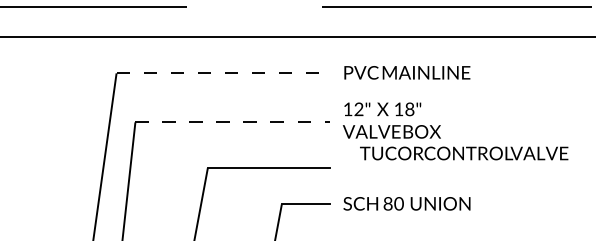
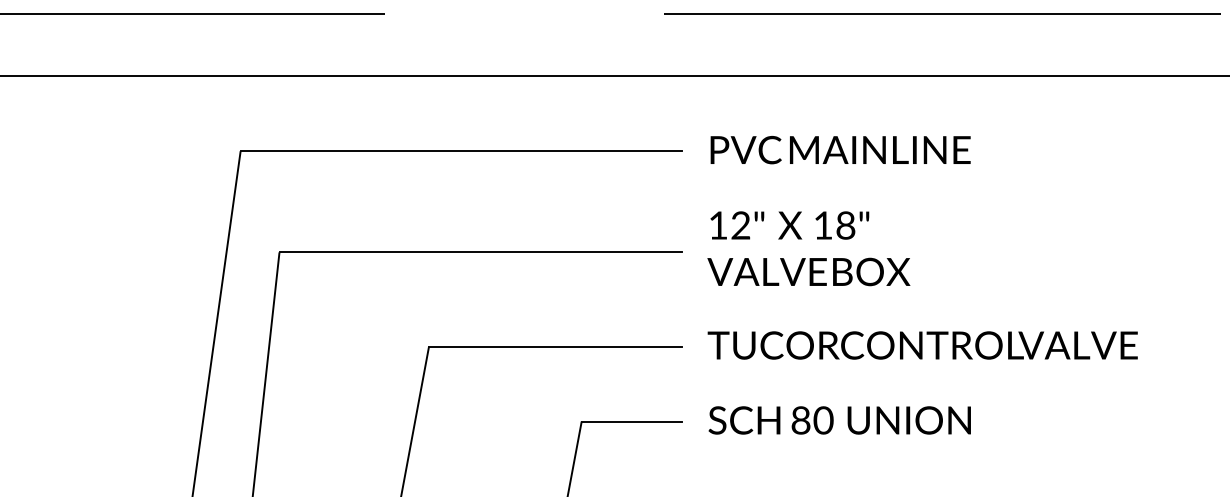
line: (223, 73) -> (461, 151), dashed -> solid
line: (232, 122) -> (479, 252), dashed -> solid
text: (464, 153) -> (923, 345), moved

